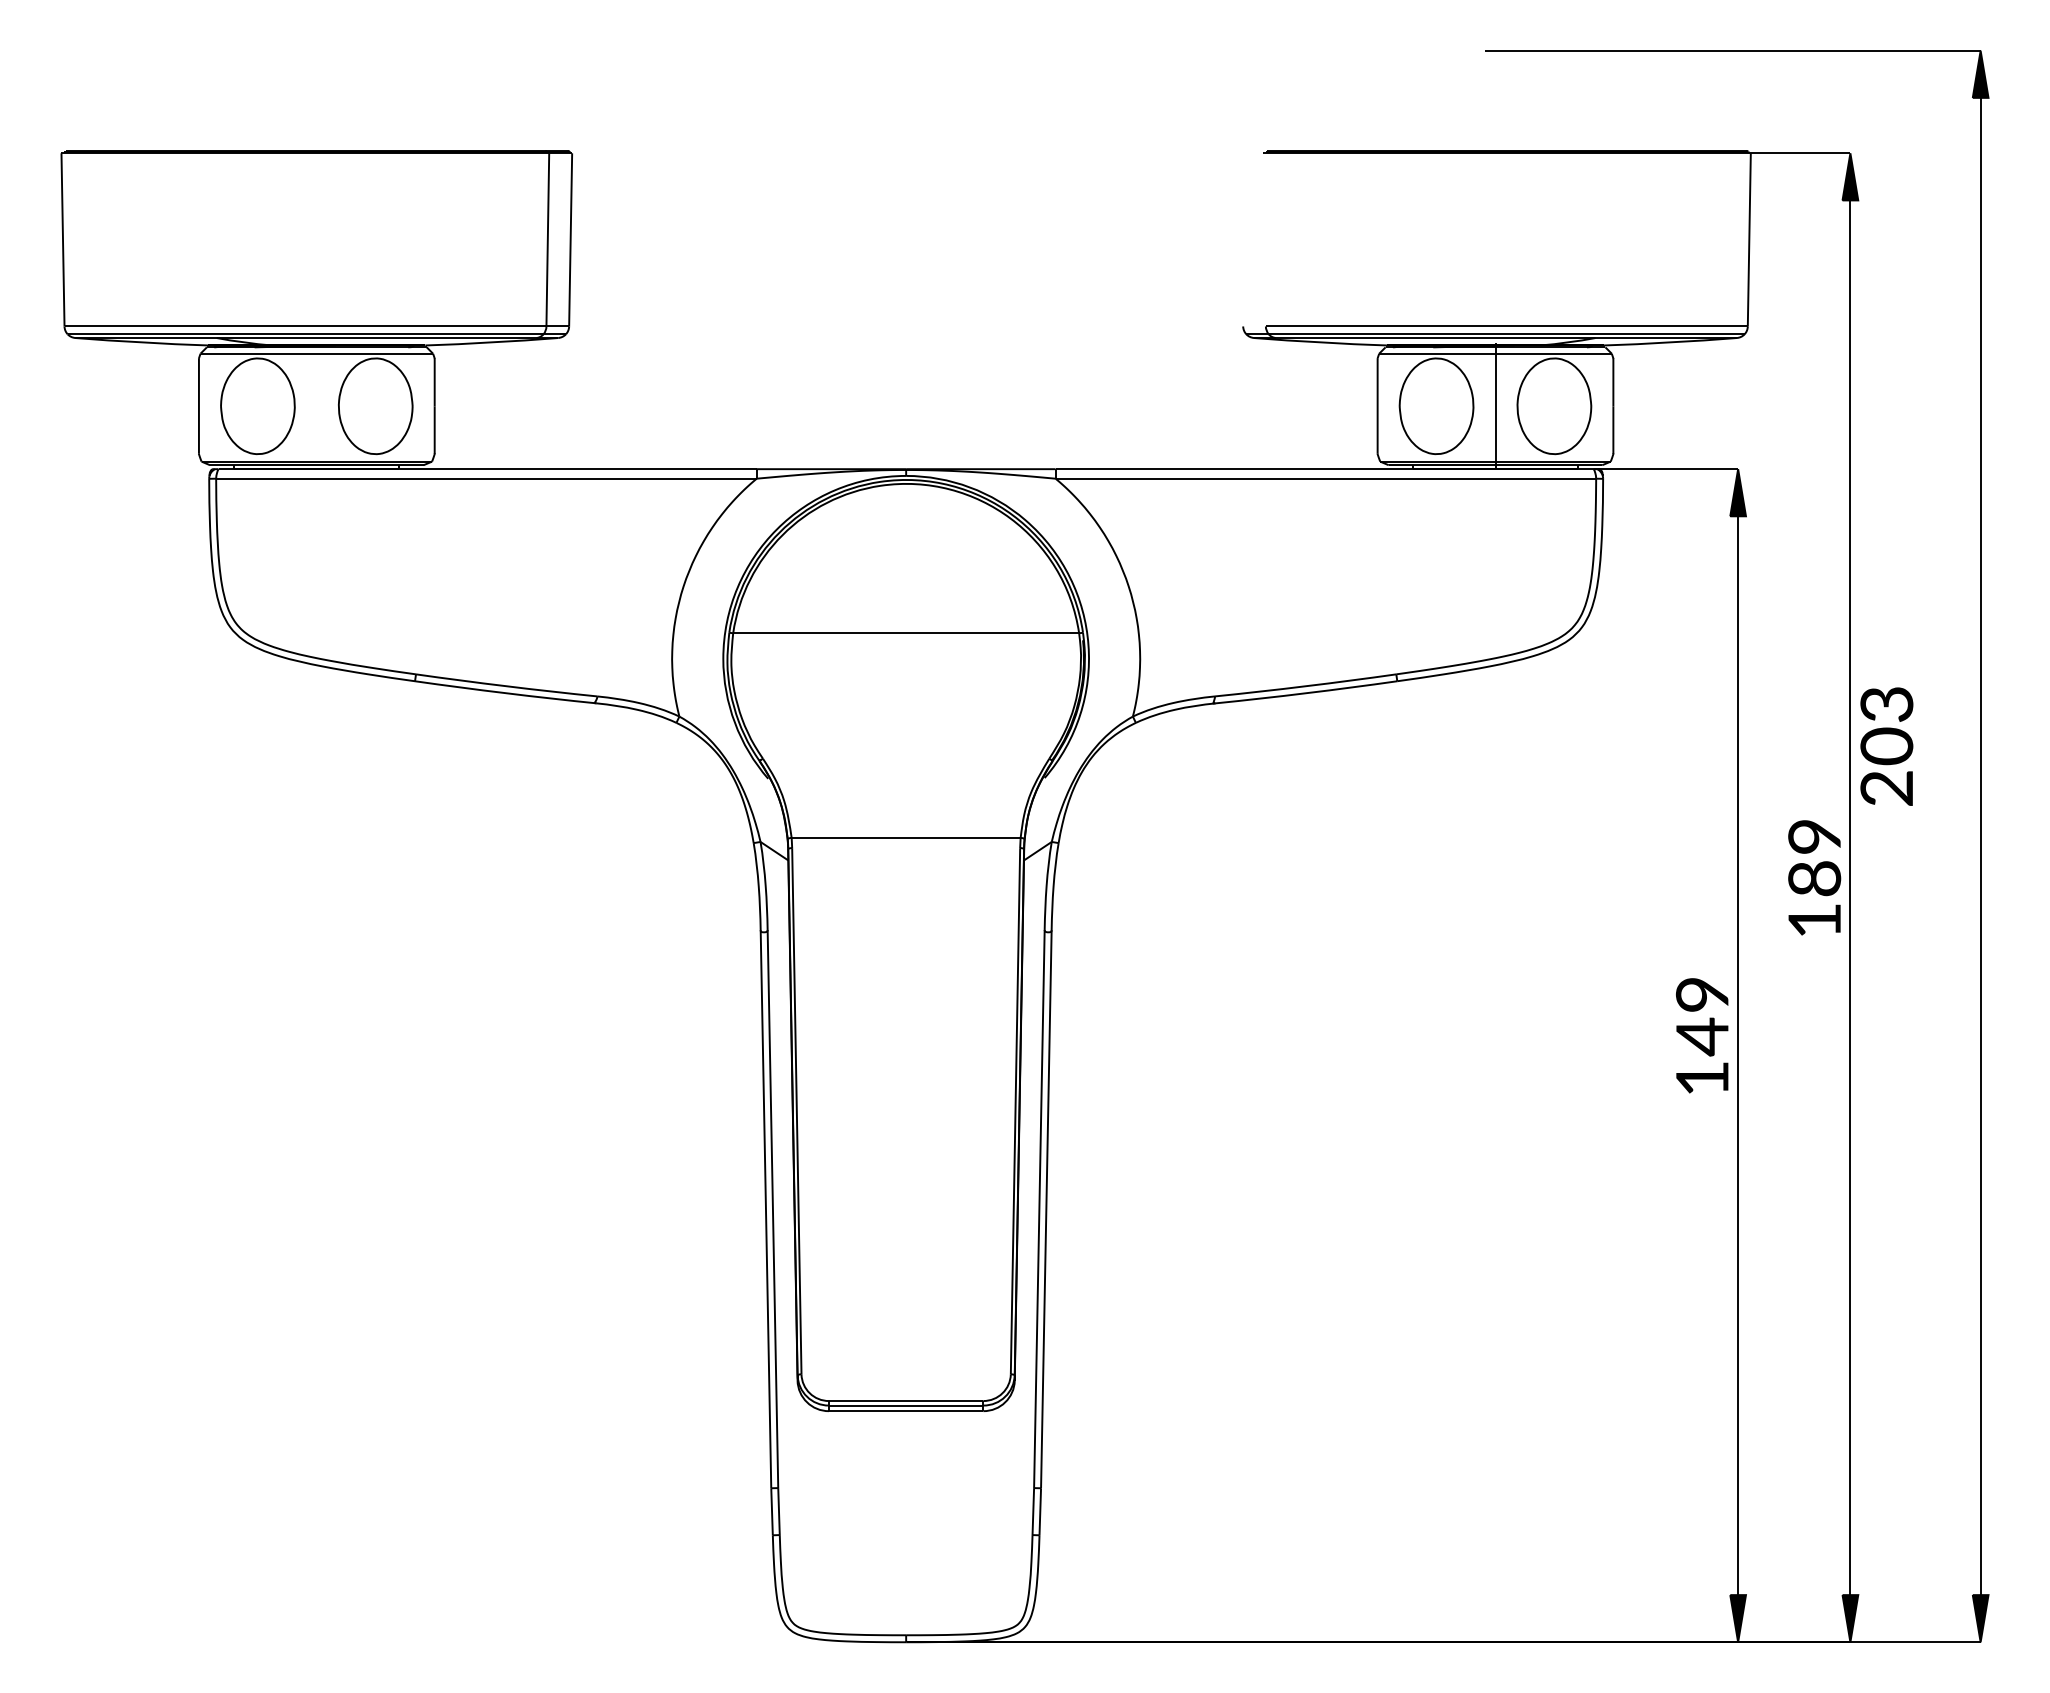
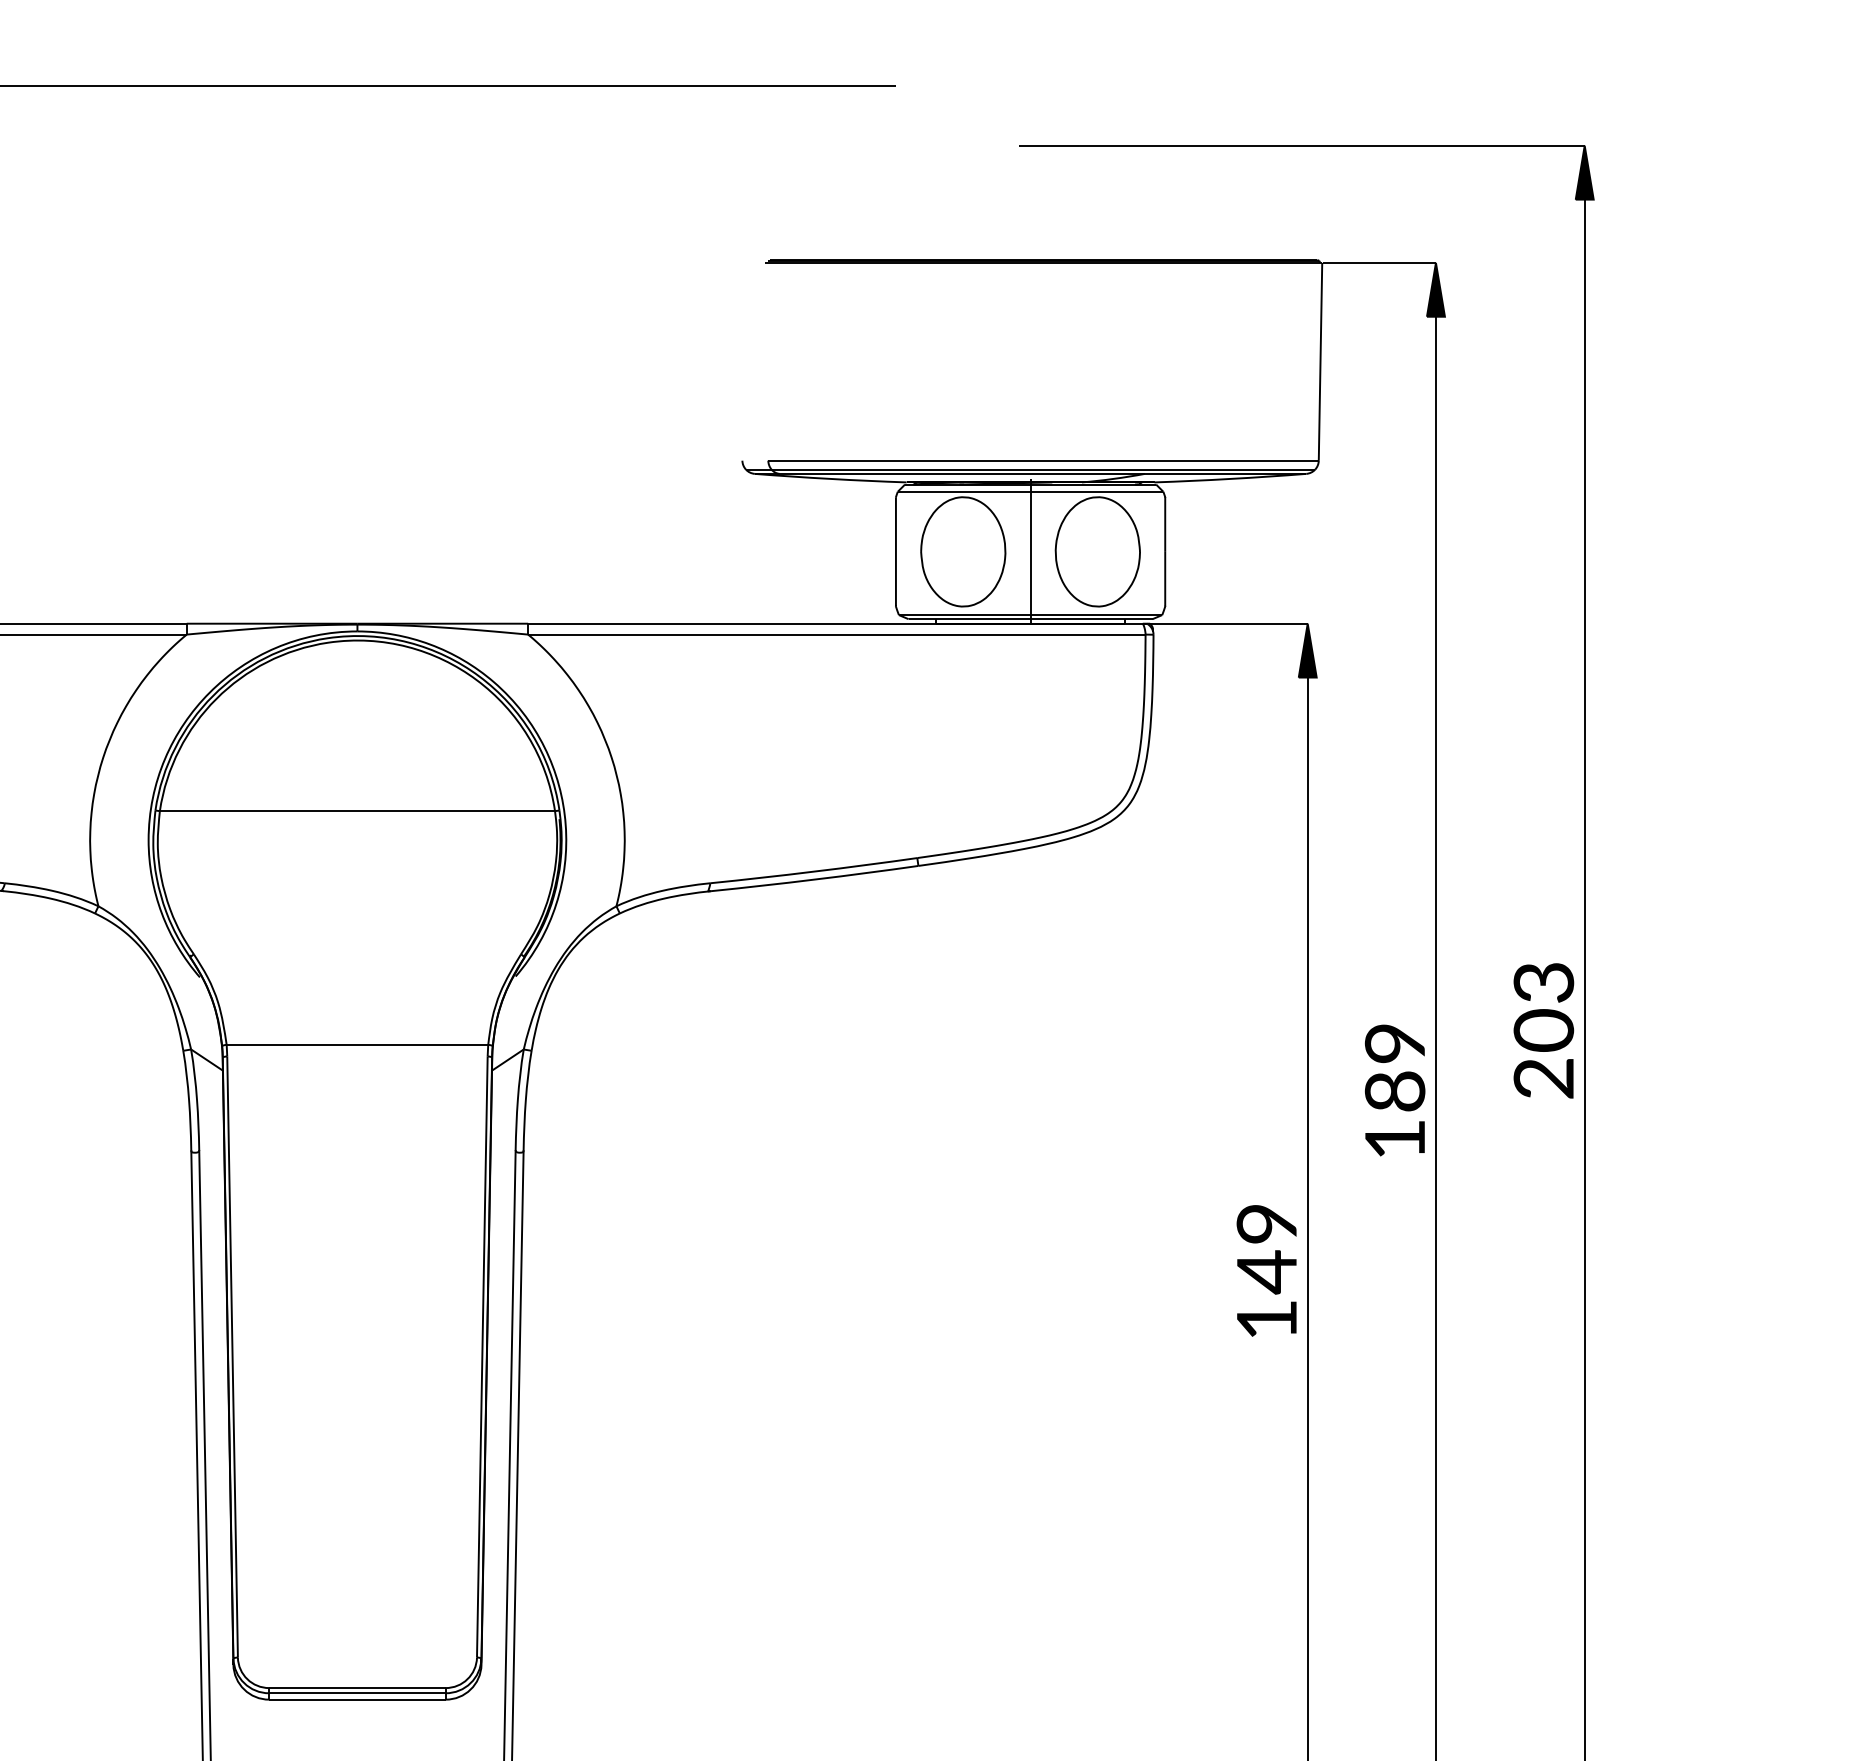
text: (1886, 746) -> (1543, 1030), moved

